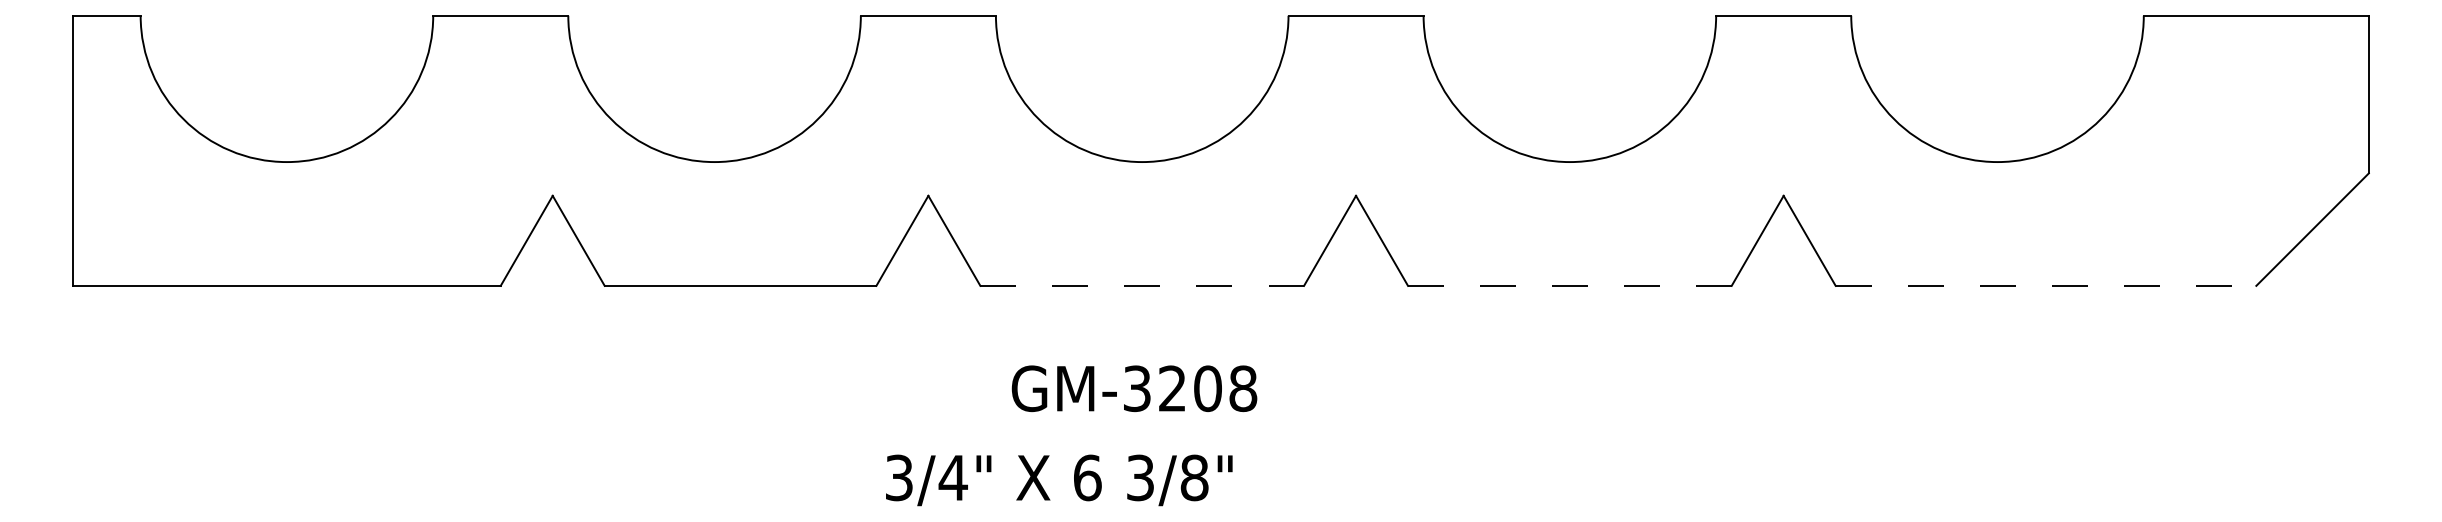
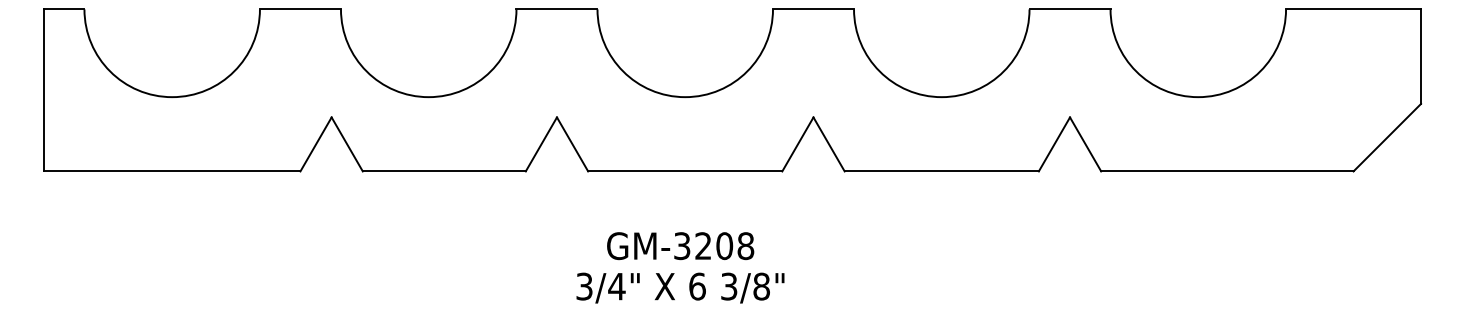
line: (1142, 286) -> (685, 171), dashed -> solid
line: (1571, 286) -> (942, 171), dashed -> solid
line: (2046, 286) -> (1227, 171), dashed -> solid
text: (1134, 389) -> (680, 246), moved
text: (1059, 479) -> (680, 287), moved

